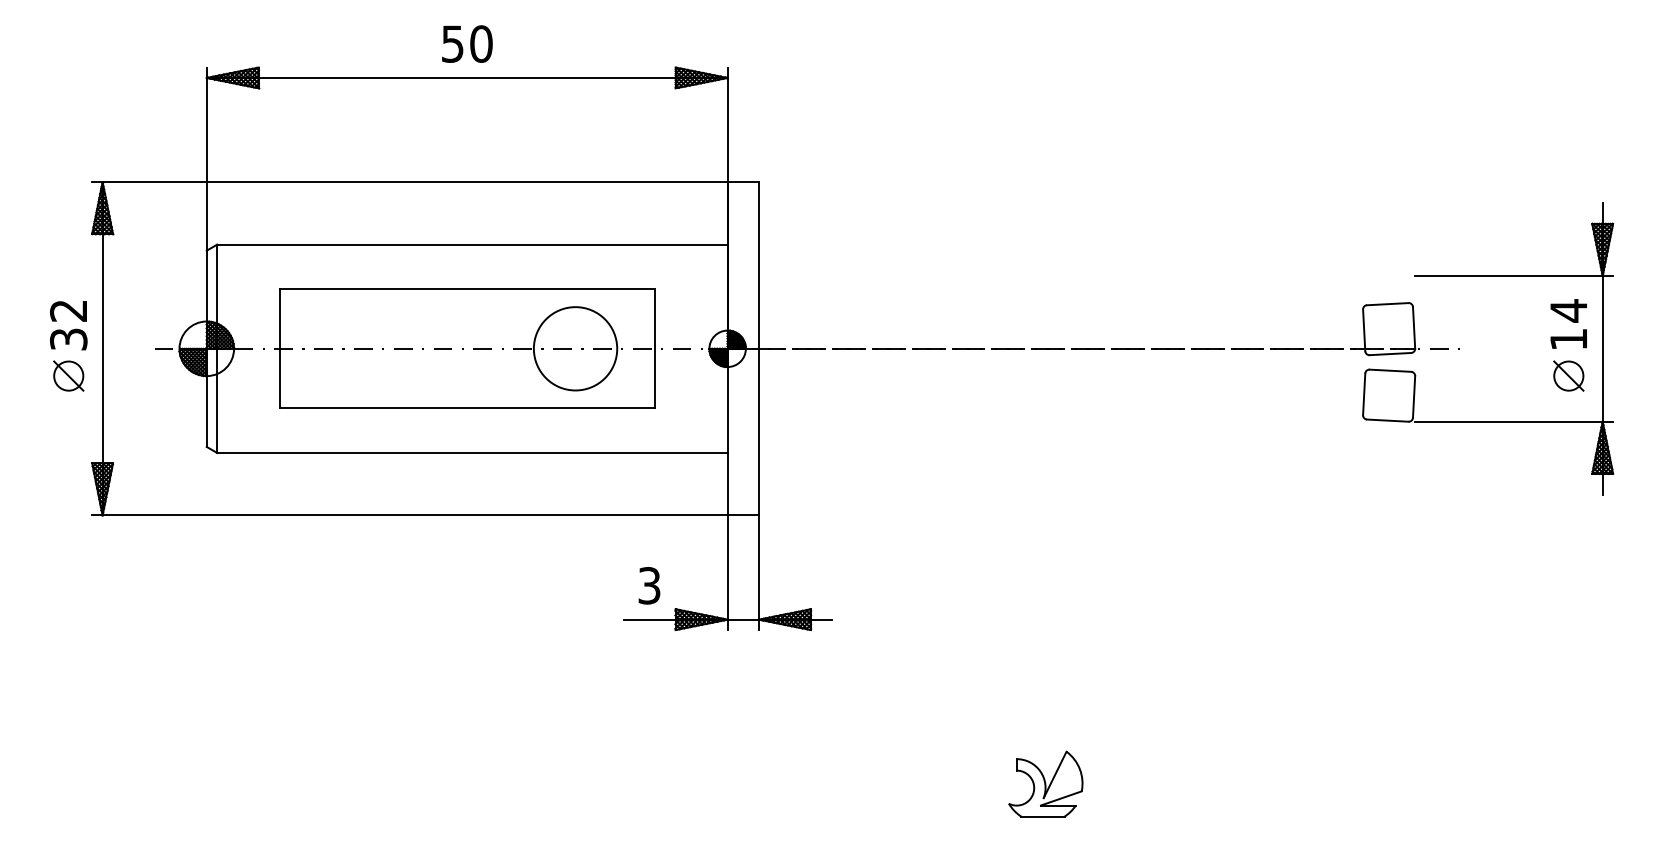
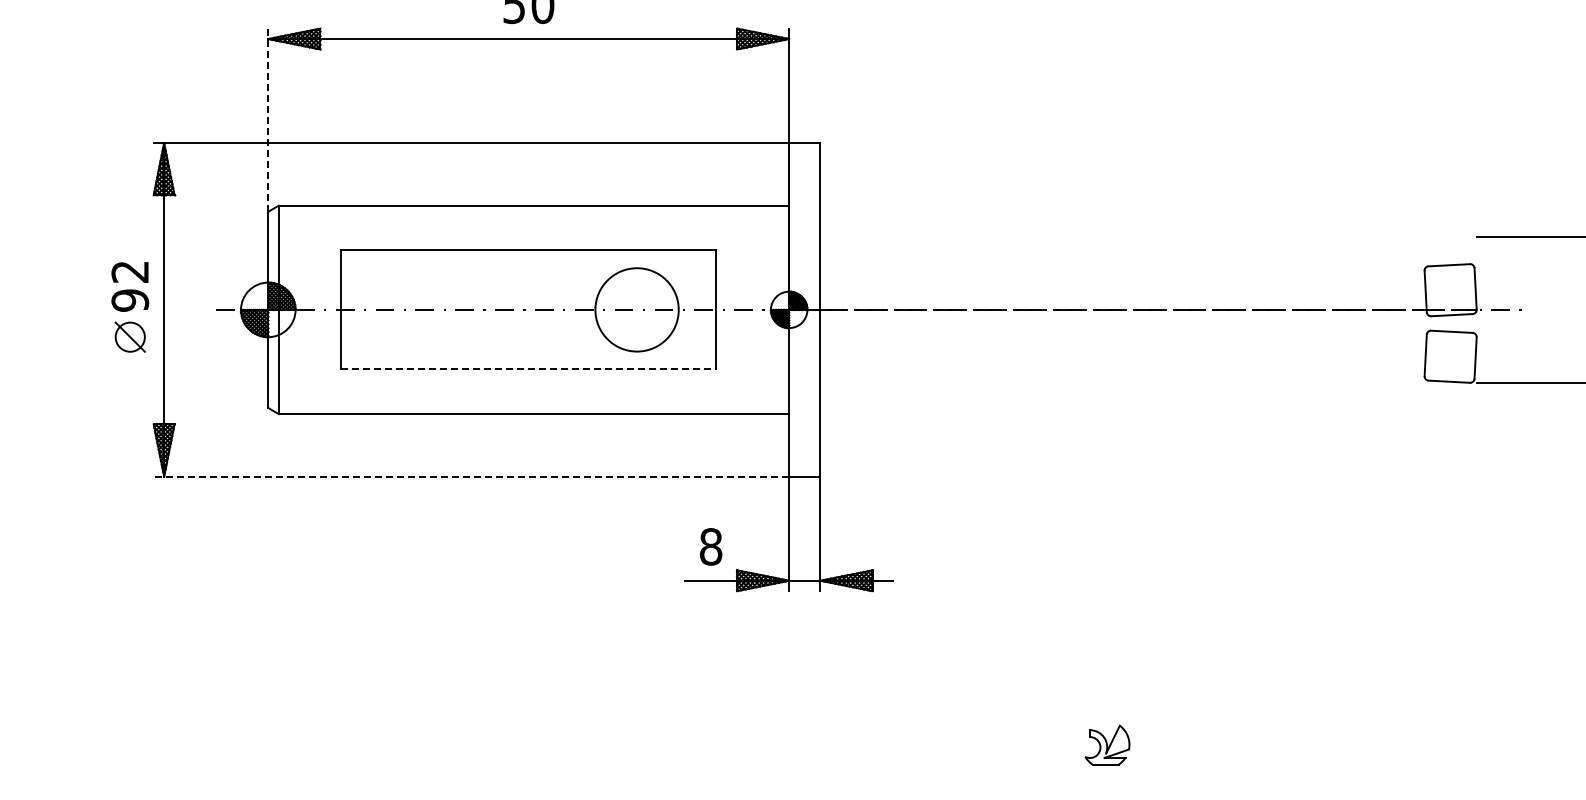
line: (206, 159) -> (268, 120), solid -> dashed
text: (68, 339) -> (130, 300), 32 -> 92
line: (467, 408) -> (529, 369), solid -> dashed
line: (409, 515) -> (471, 476), solid -> dashed
text: (649, 585) -> (711, 546), 3 -> 8
part: (1045, 783) -> (1107, 744), size x0.6

